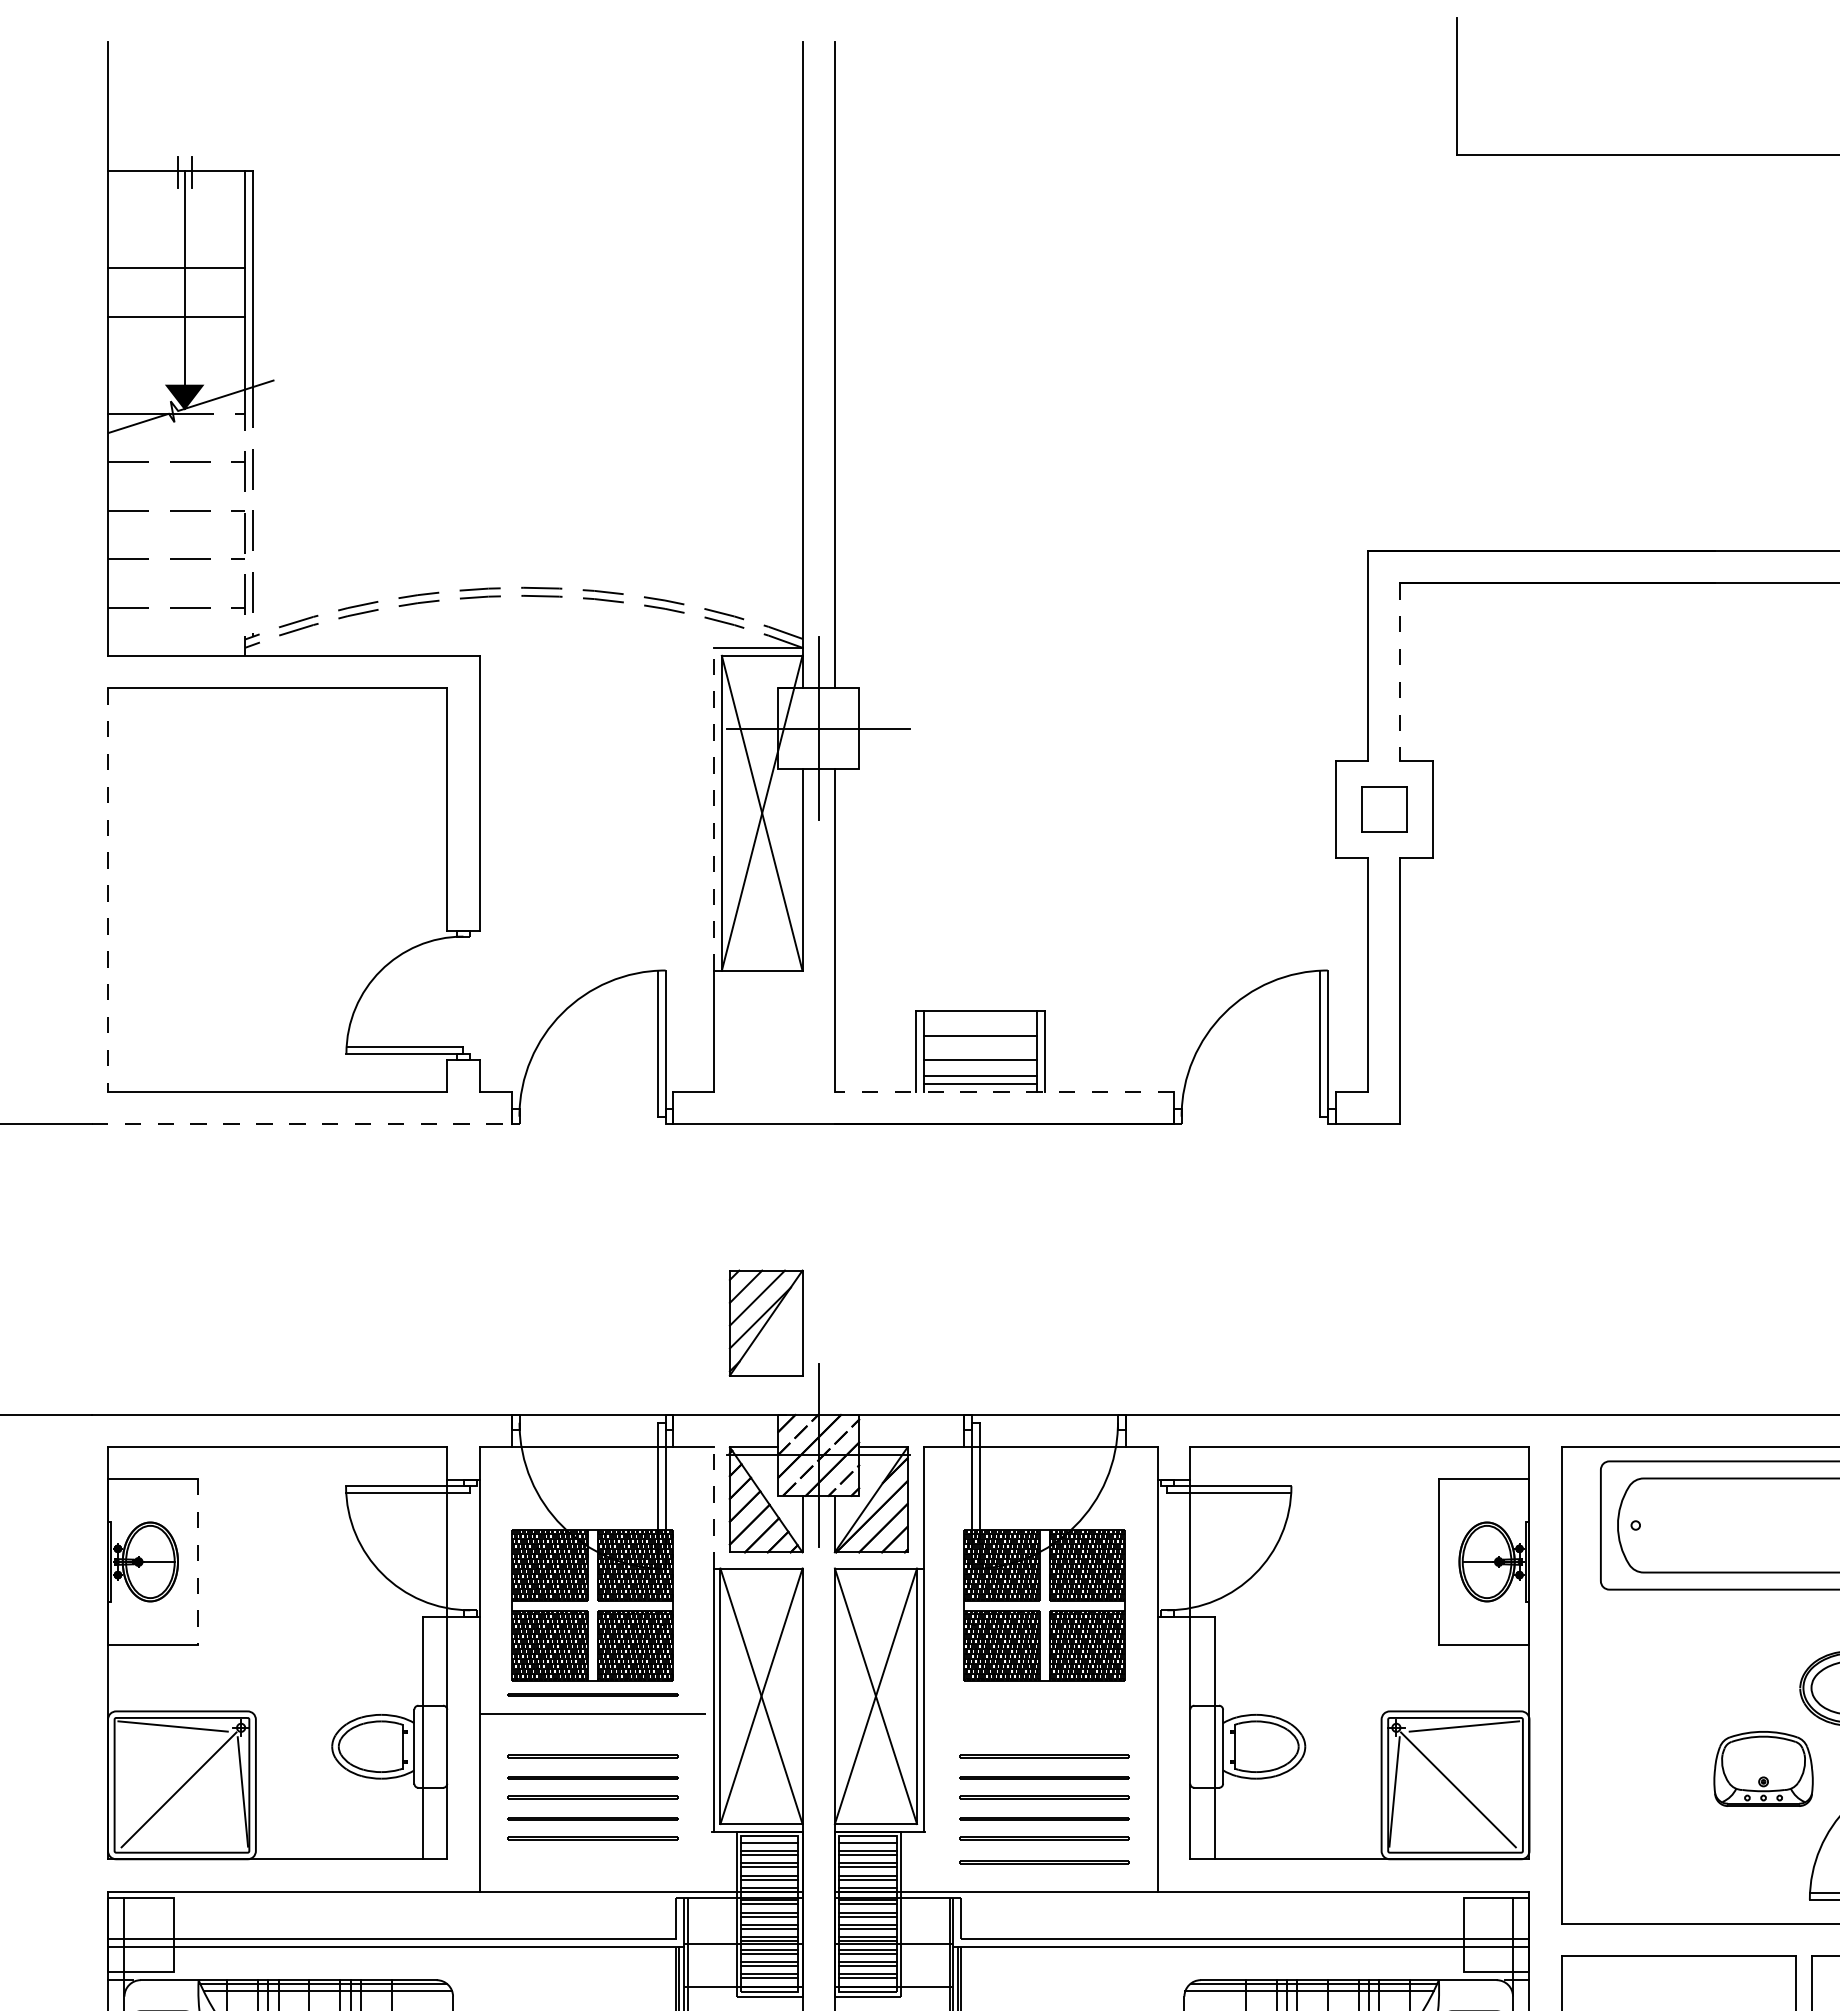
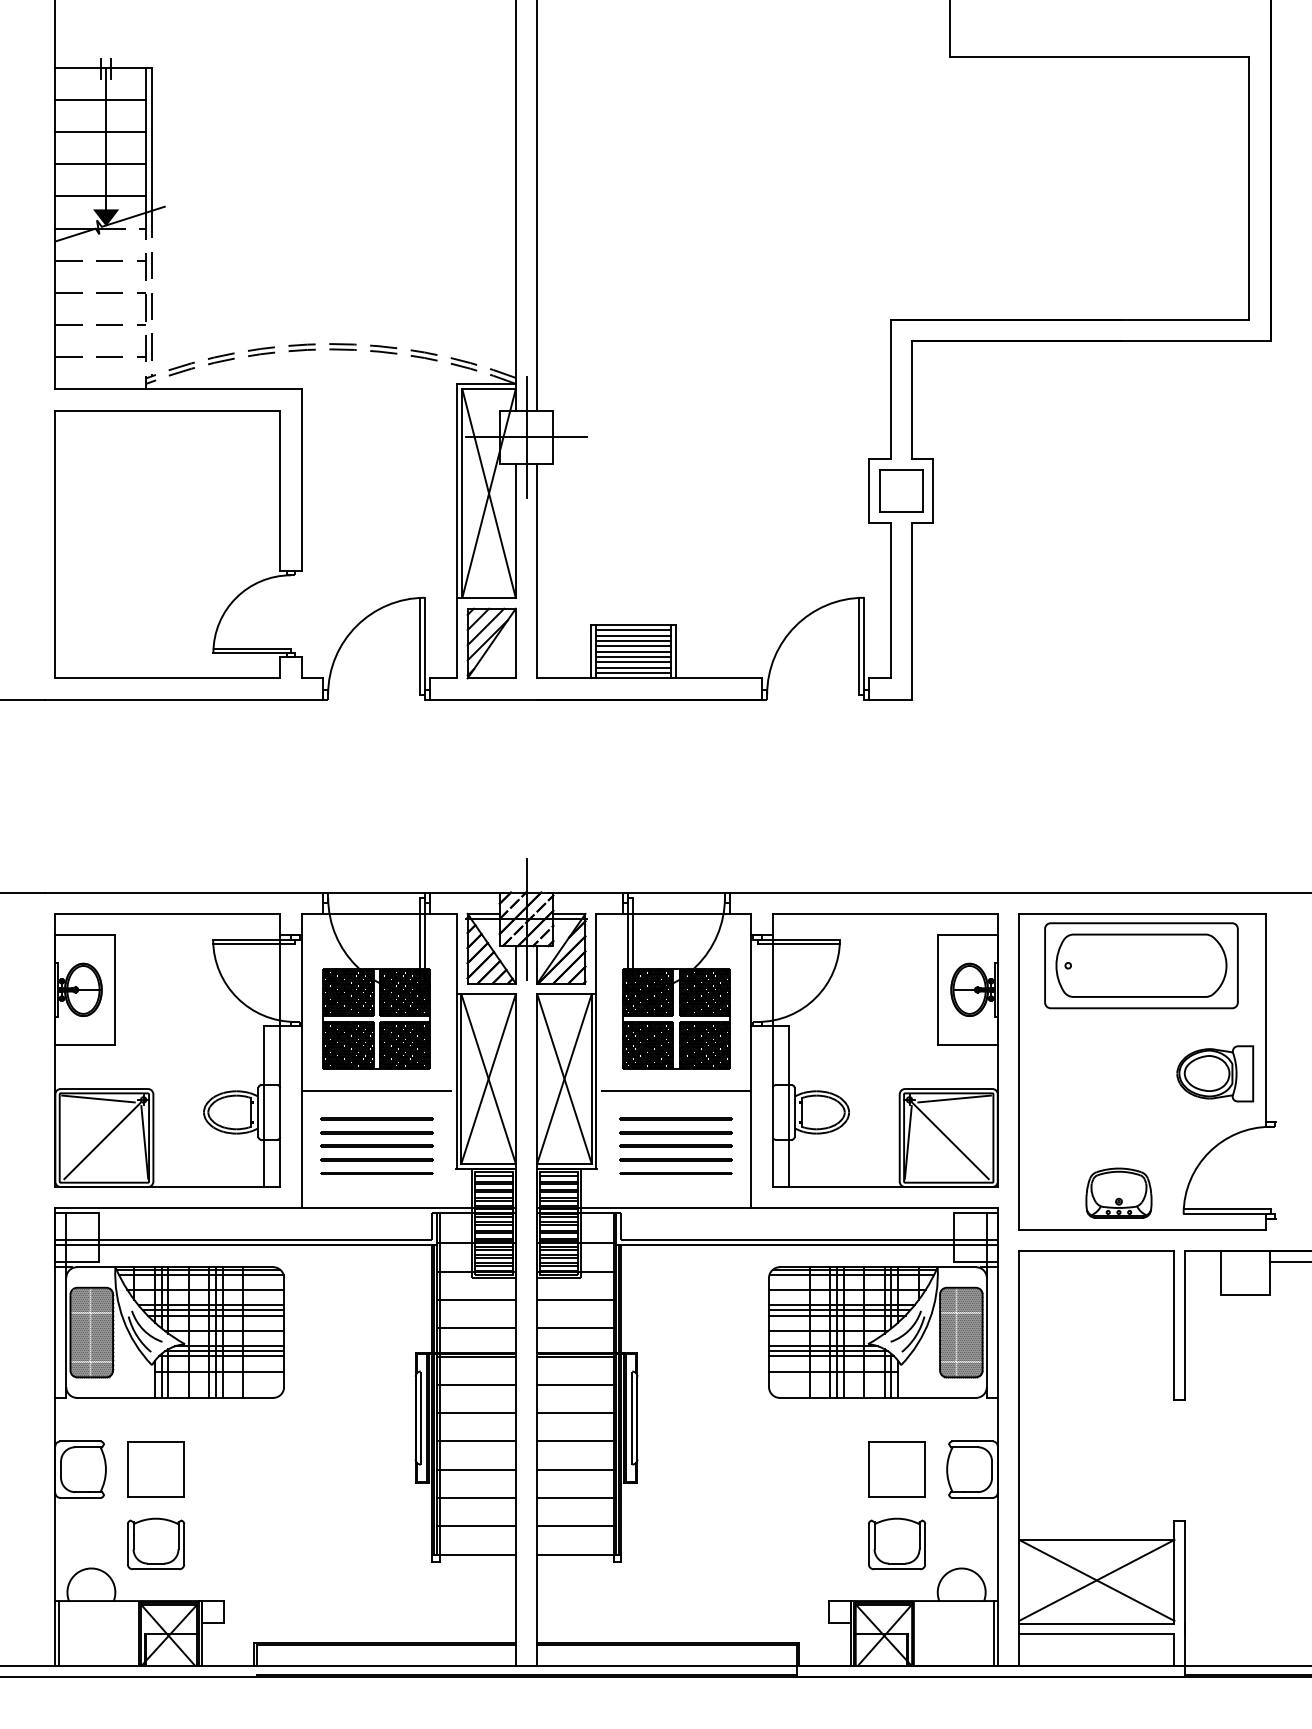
line: (176, 220) -> (100, 100), added
line: (176, 365) -> (100, 196), added
line: (1400, 671) -> (912, 399), dashed -> solid
line: (713, 808) -> (456, 490), dashed -> solid
part: (1384, 808) -> (901, 490), size x1.43
line: (108, 890) -> (55, 544), dashed -> solid
line: (980, 1019) -> (633, 630), added
line: (980, 1027) -> (633, 635), added
line: (980, 1043) -> (633, 646), added
line: (980, 1051) -> (633, 651), added
line: (980, 1068) -> (633, 662), added
line: (1004, 1092) -> (649, 678), dashed -> solid
line: (302, 1123) -> (184, 699), dashed -> solid
part: (765, 1322) -> (491, 643), moved
line: (713, 1507) -> (456, 953), dashed -> solid
line: (198, 1562) -> (115, 990), dashed -> solid
line: (592, 1694) -> (376, 1077), removed
line: (1044, 1713) -> (676, 1090), added
part: (1762, 1767) -> (1118, 1192), moved
line: (1043, 1861) -> (675, 1188), removed

